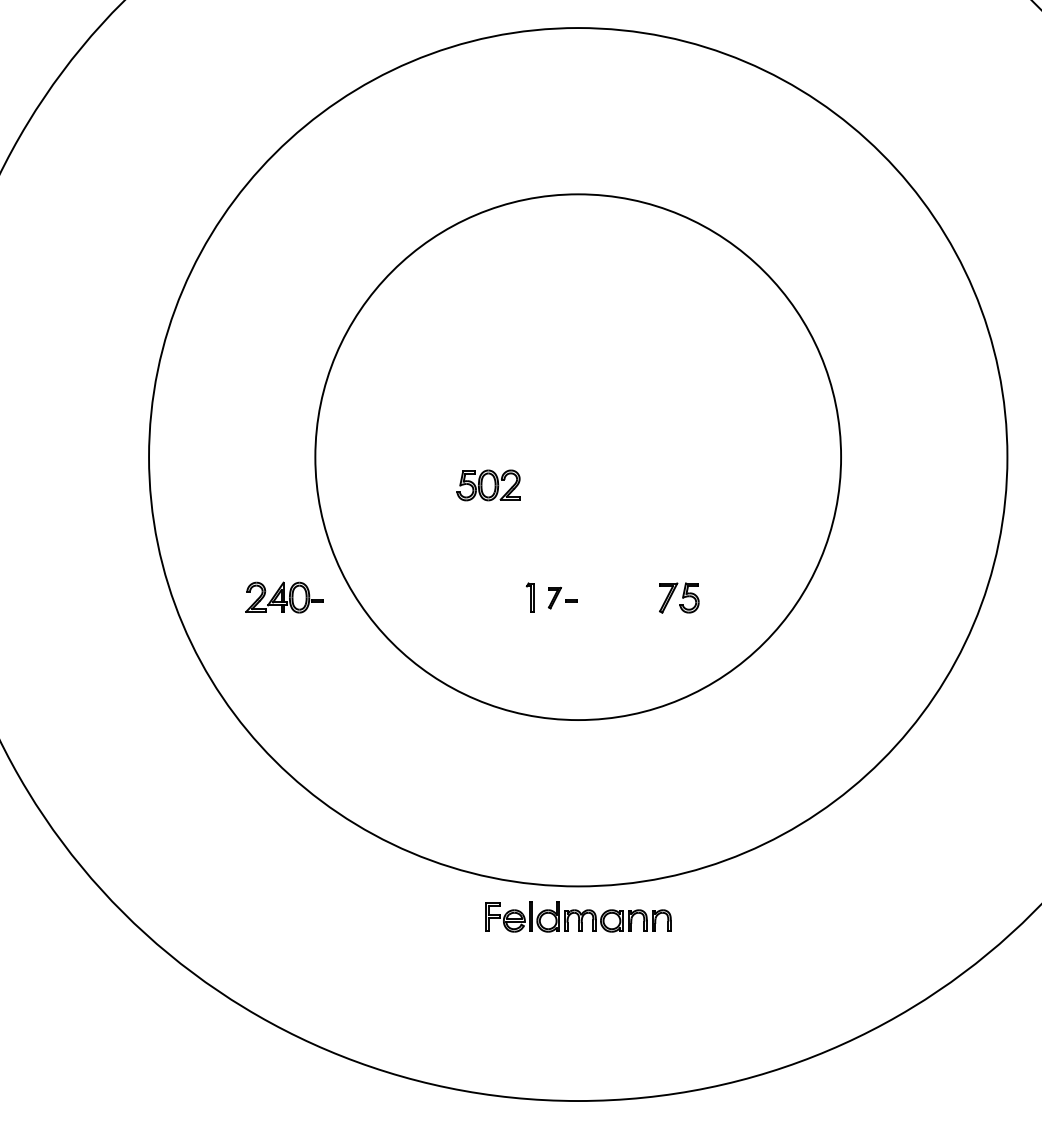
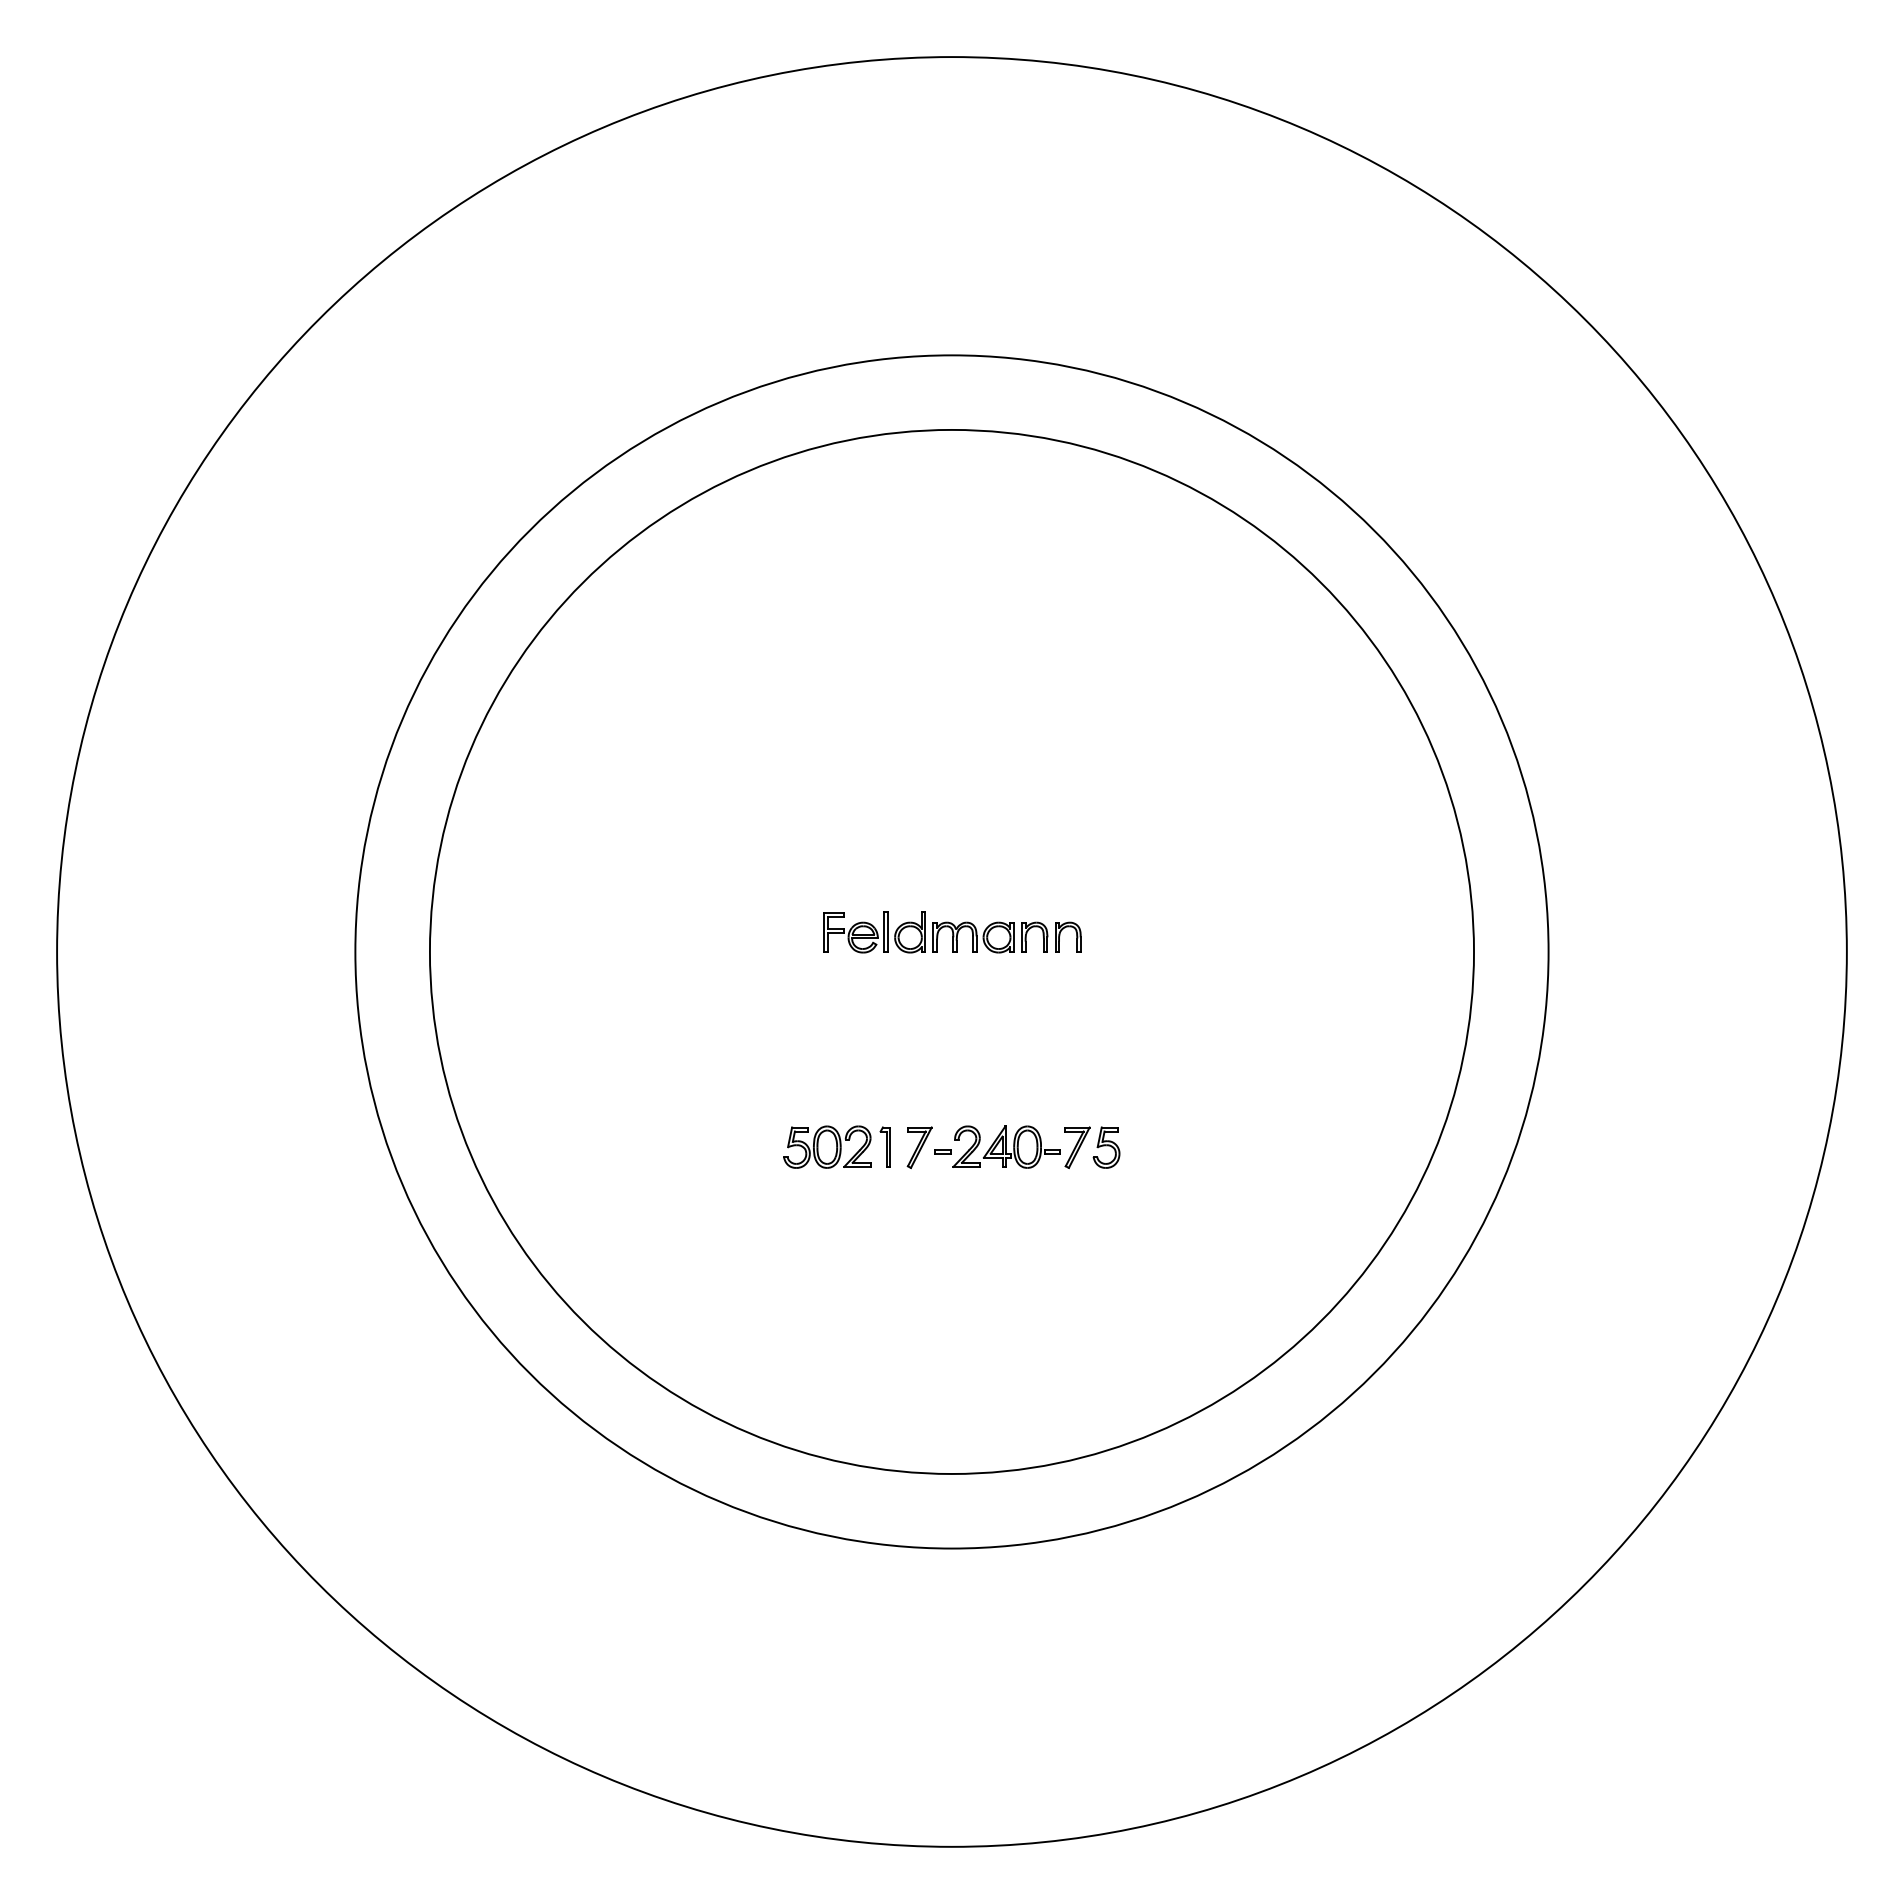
circle: (577, 456) -> (951, 951), size x1.43
part: (488, 484) -> (827, 1146), moved
part: (284, 597) -> (1006, 1146), moved
part: (554, 597) -> (919, 1147), size x1.43
part: (578, 917) -> (952, 932), moved

